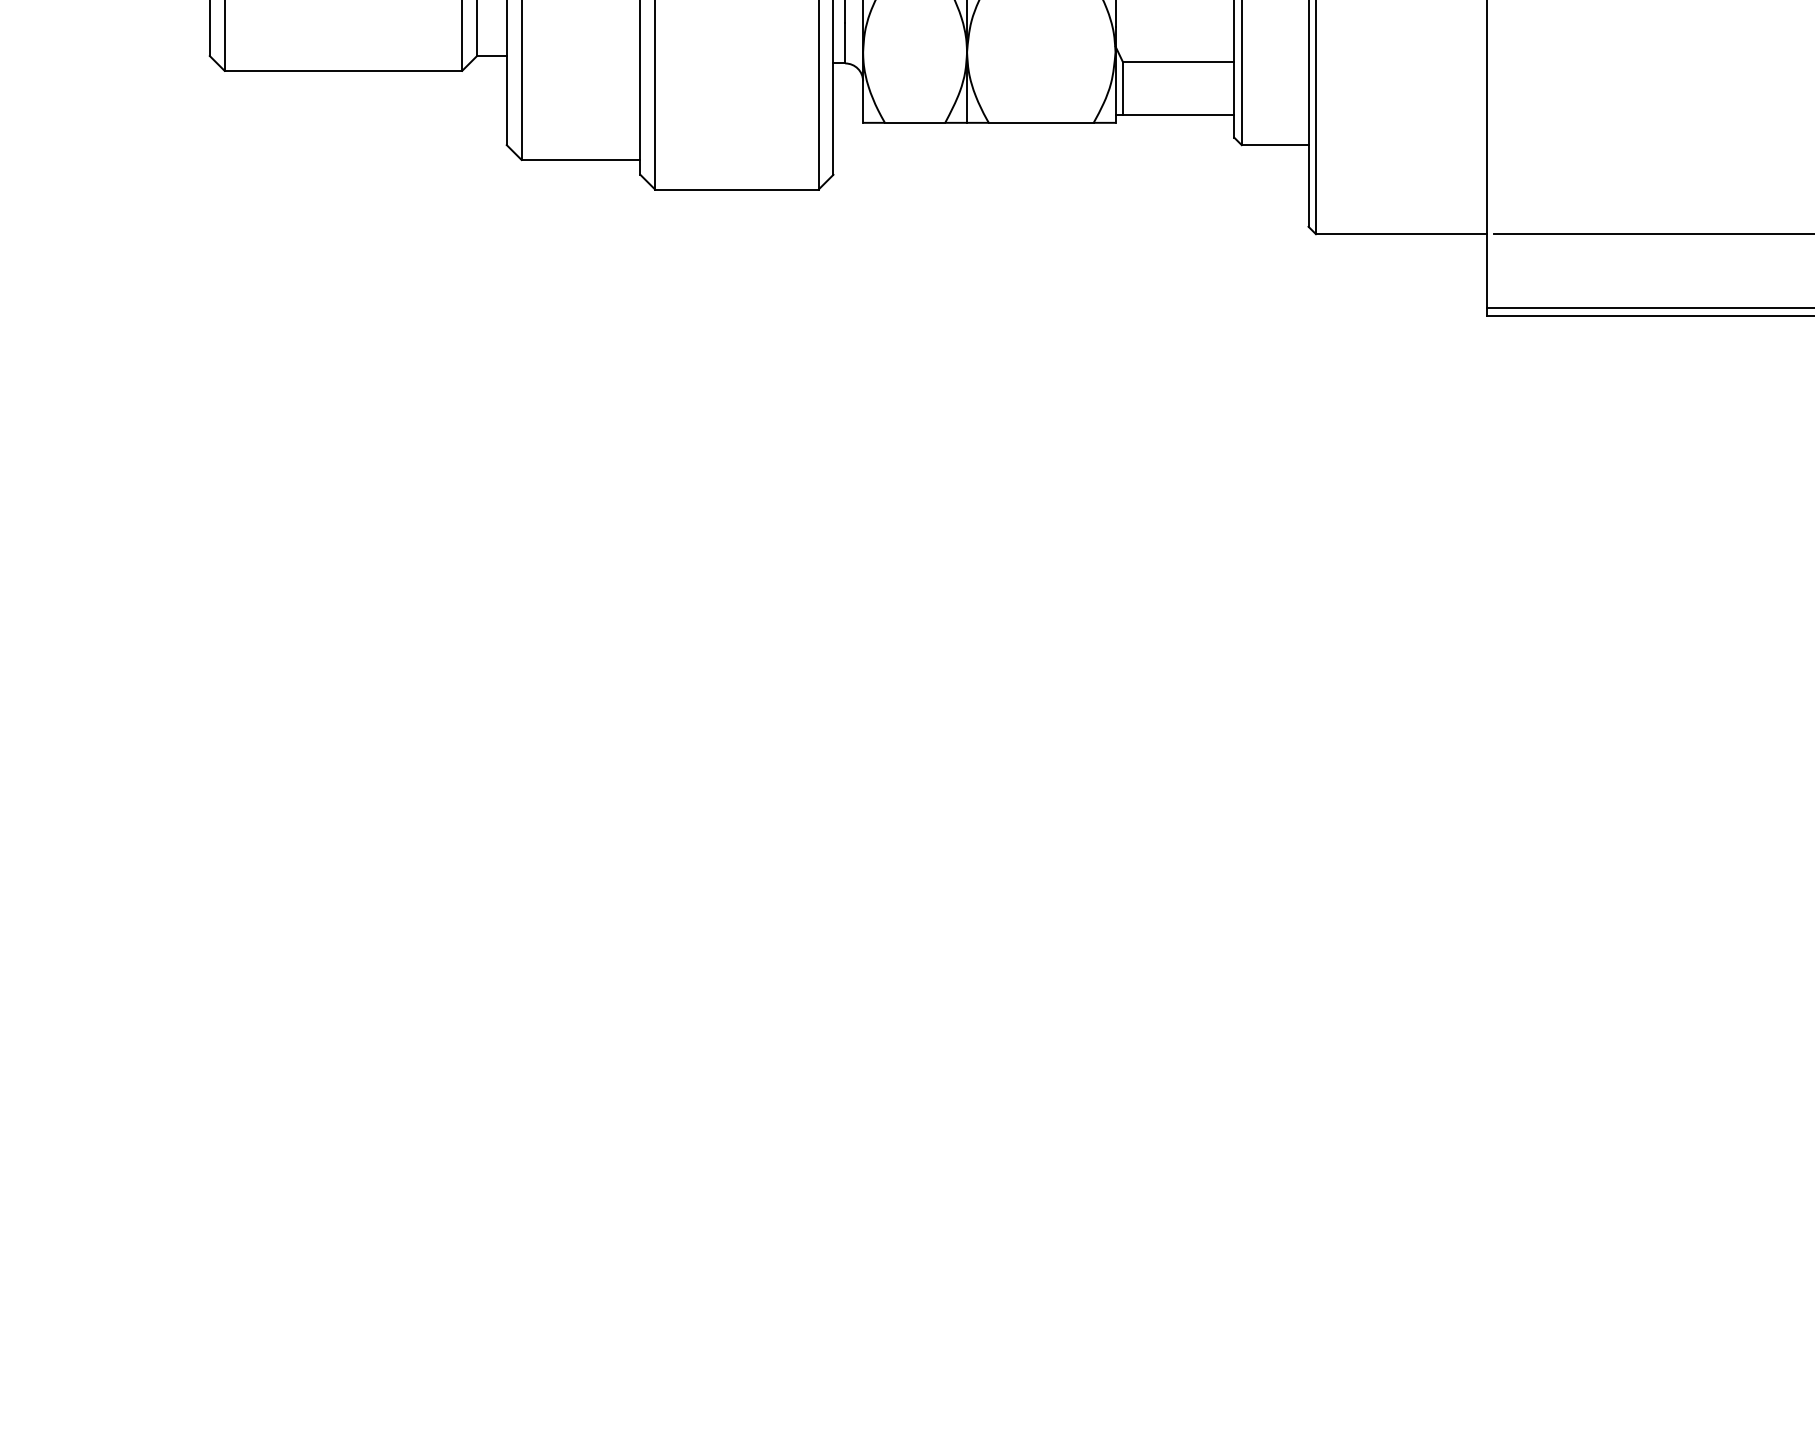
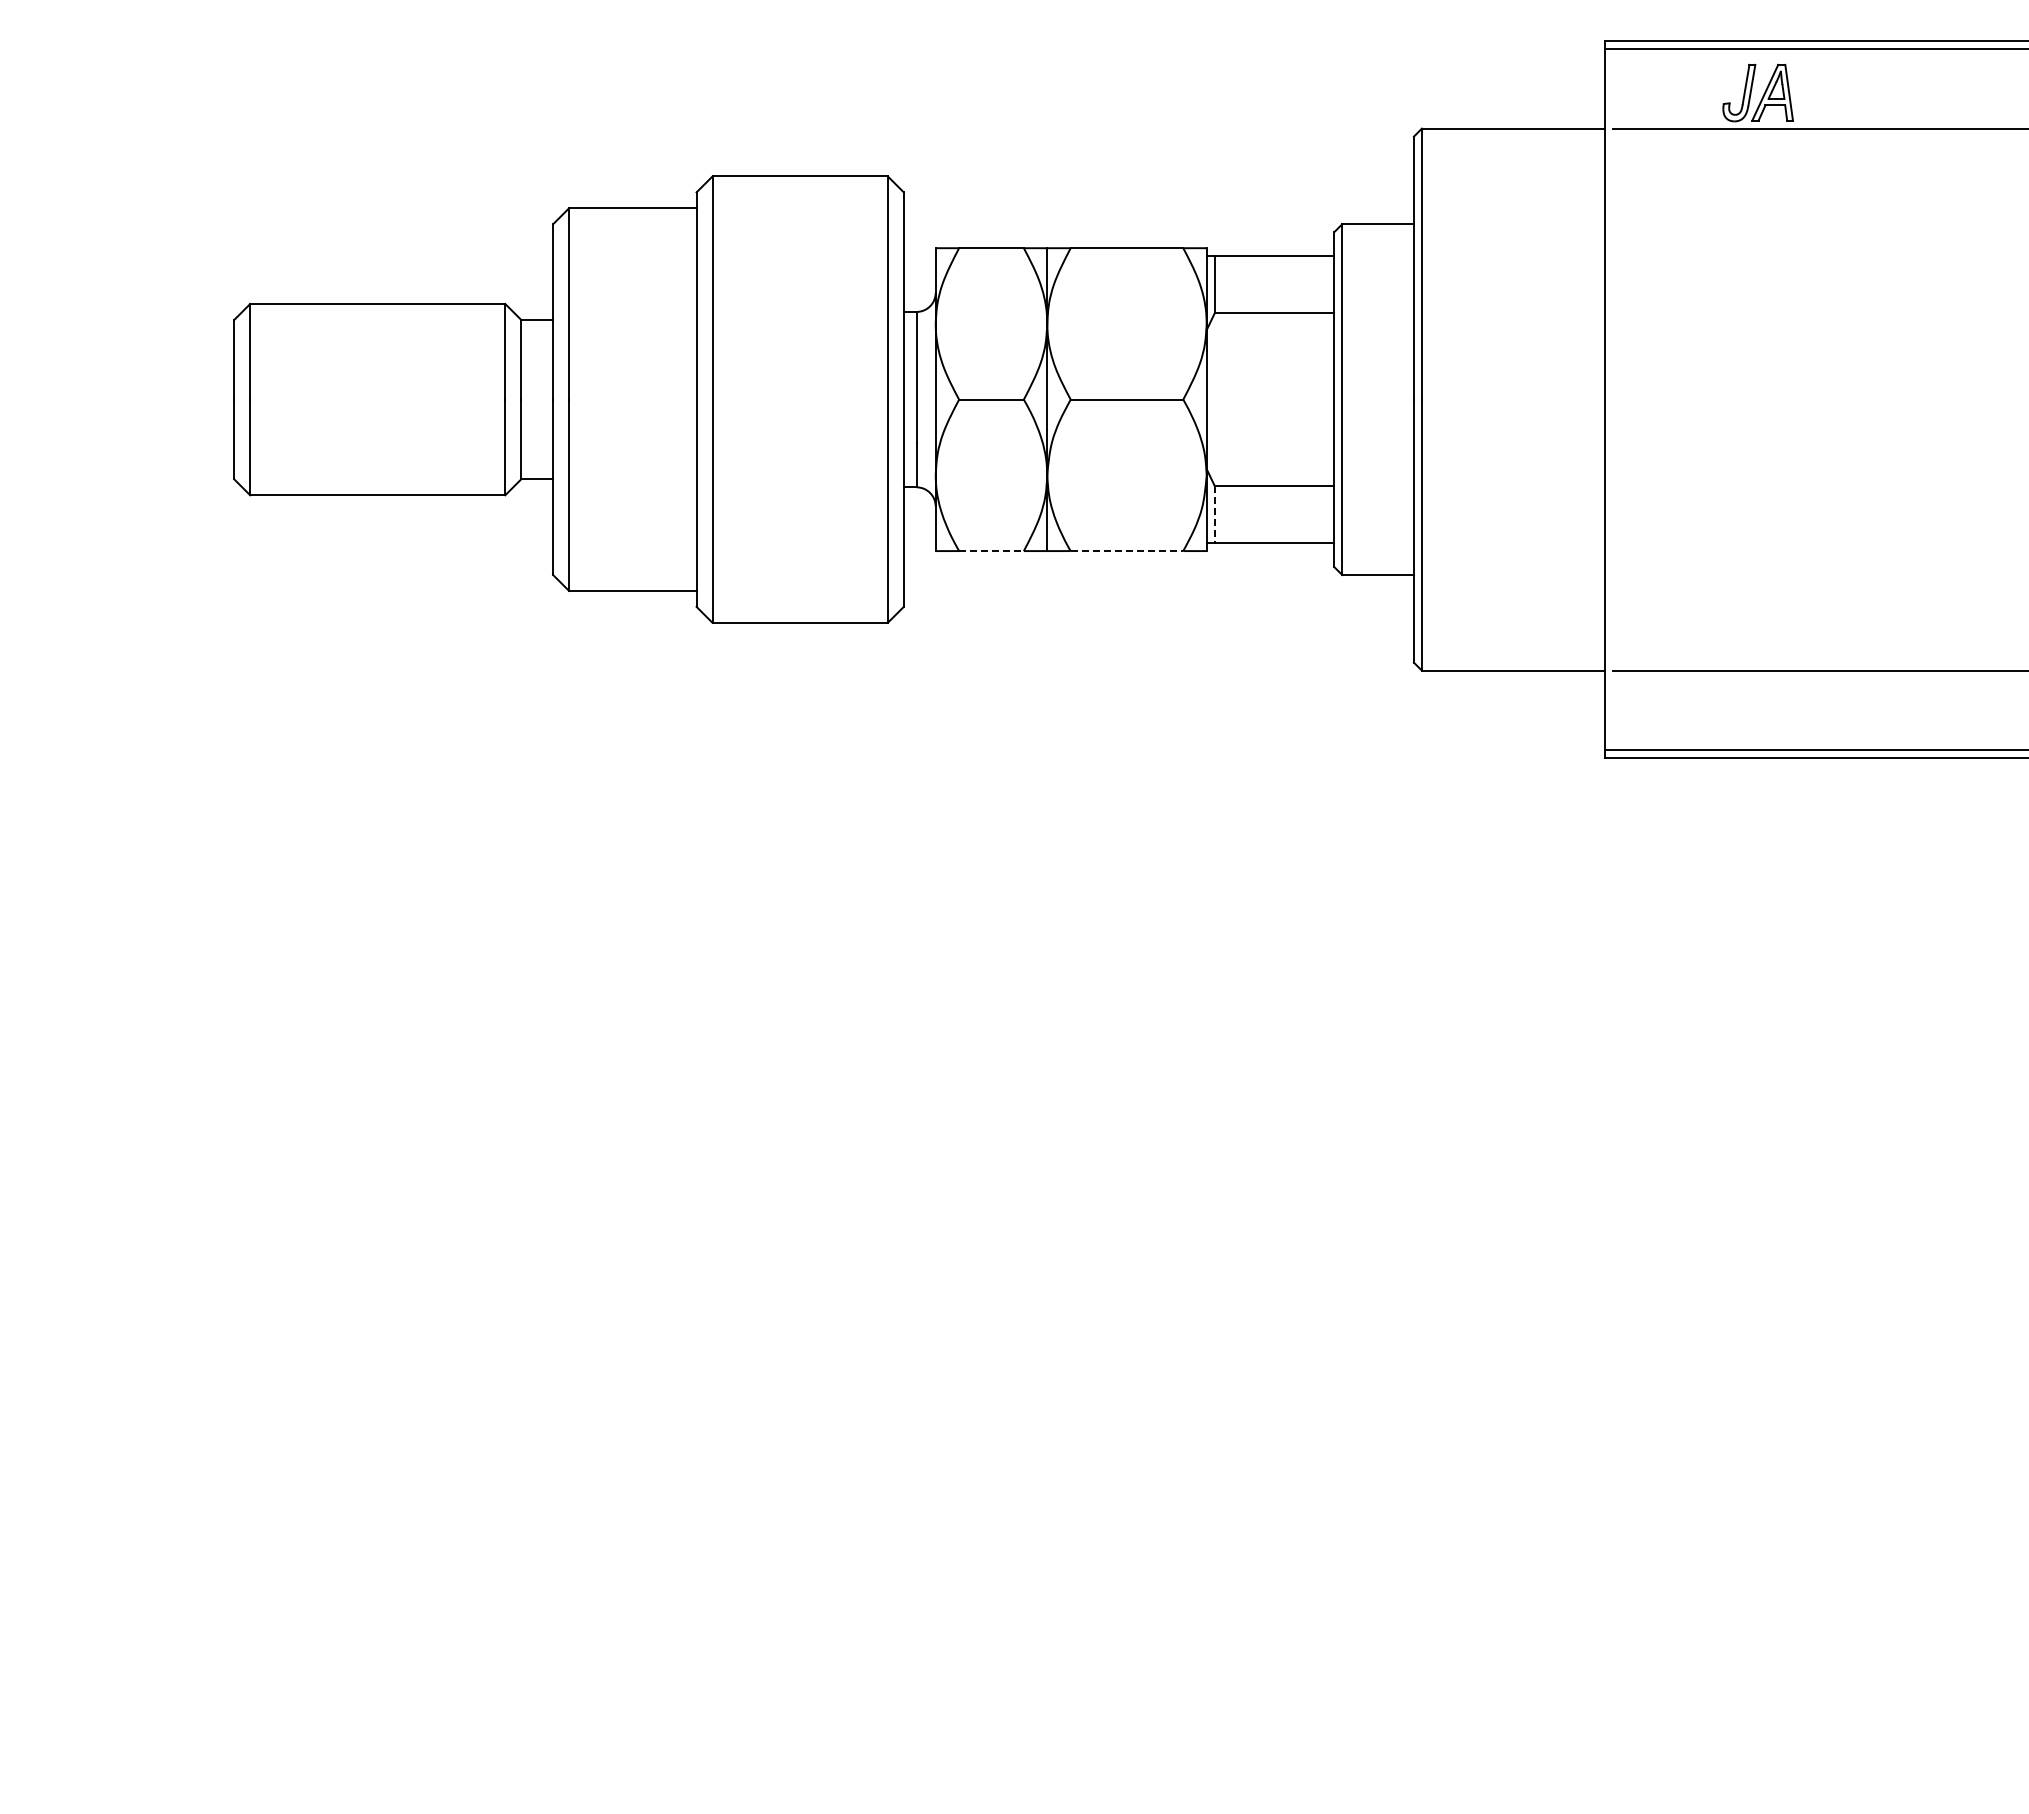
line: (1122, 88) -> (1214, 514), solid -> dashed
line: (916, 123) -> (992, 551), solid -> dashed
line: (1041, 123) -> (1127, 551), solid -> dashed

